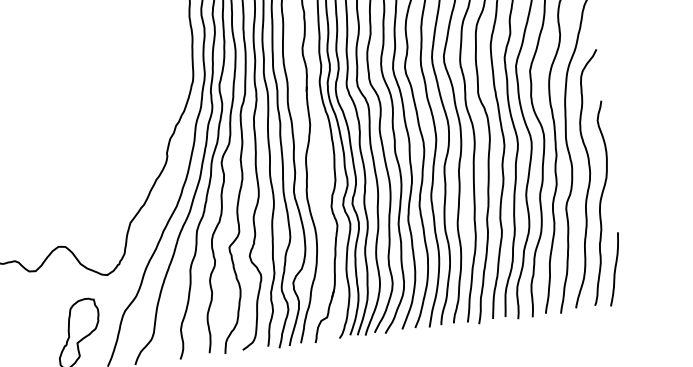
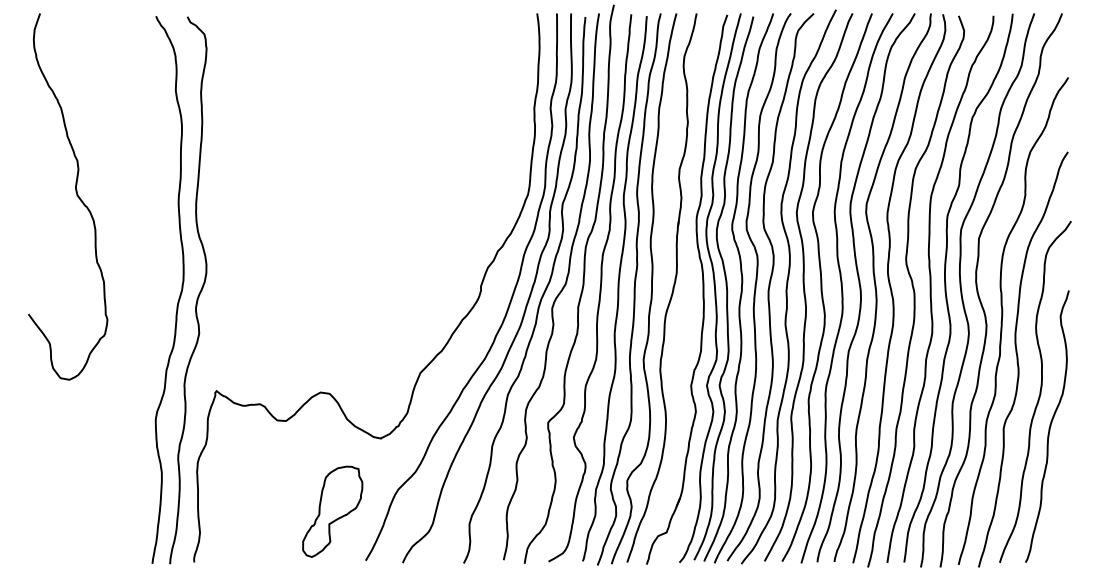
curve: (614, 269) -> (1057, 517), removed

